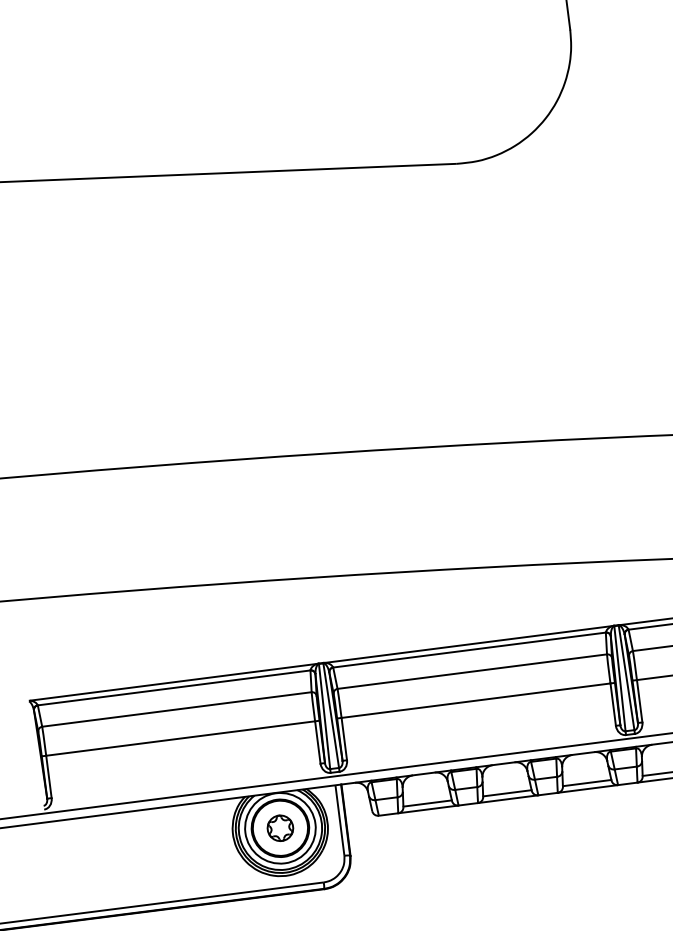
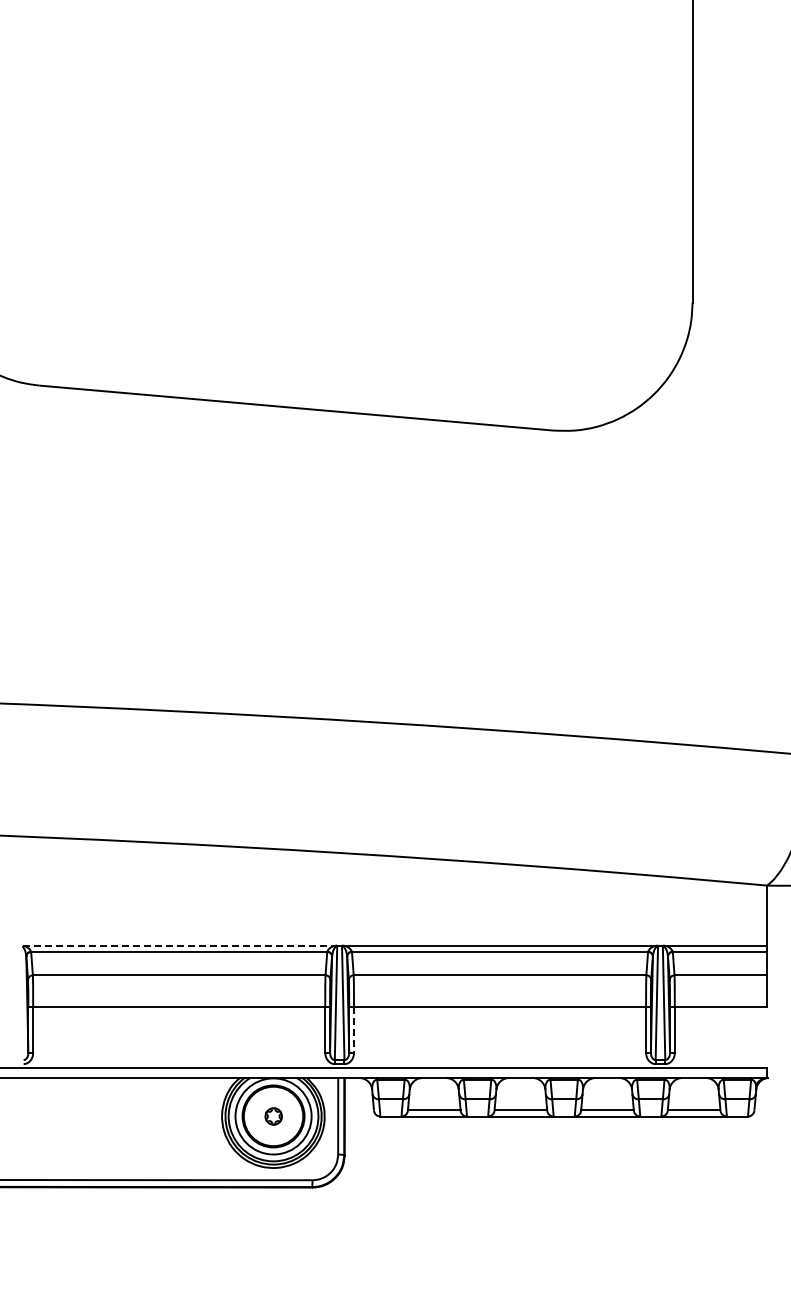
line: (173, 682) -> (179, 945), solid -> dashed
line: (344, 739) -> (354, 1030), solid -> dashed
part: (280, 828) -> (273, 1116), size x0.6

